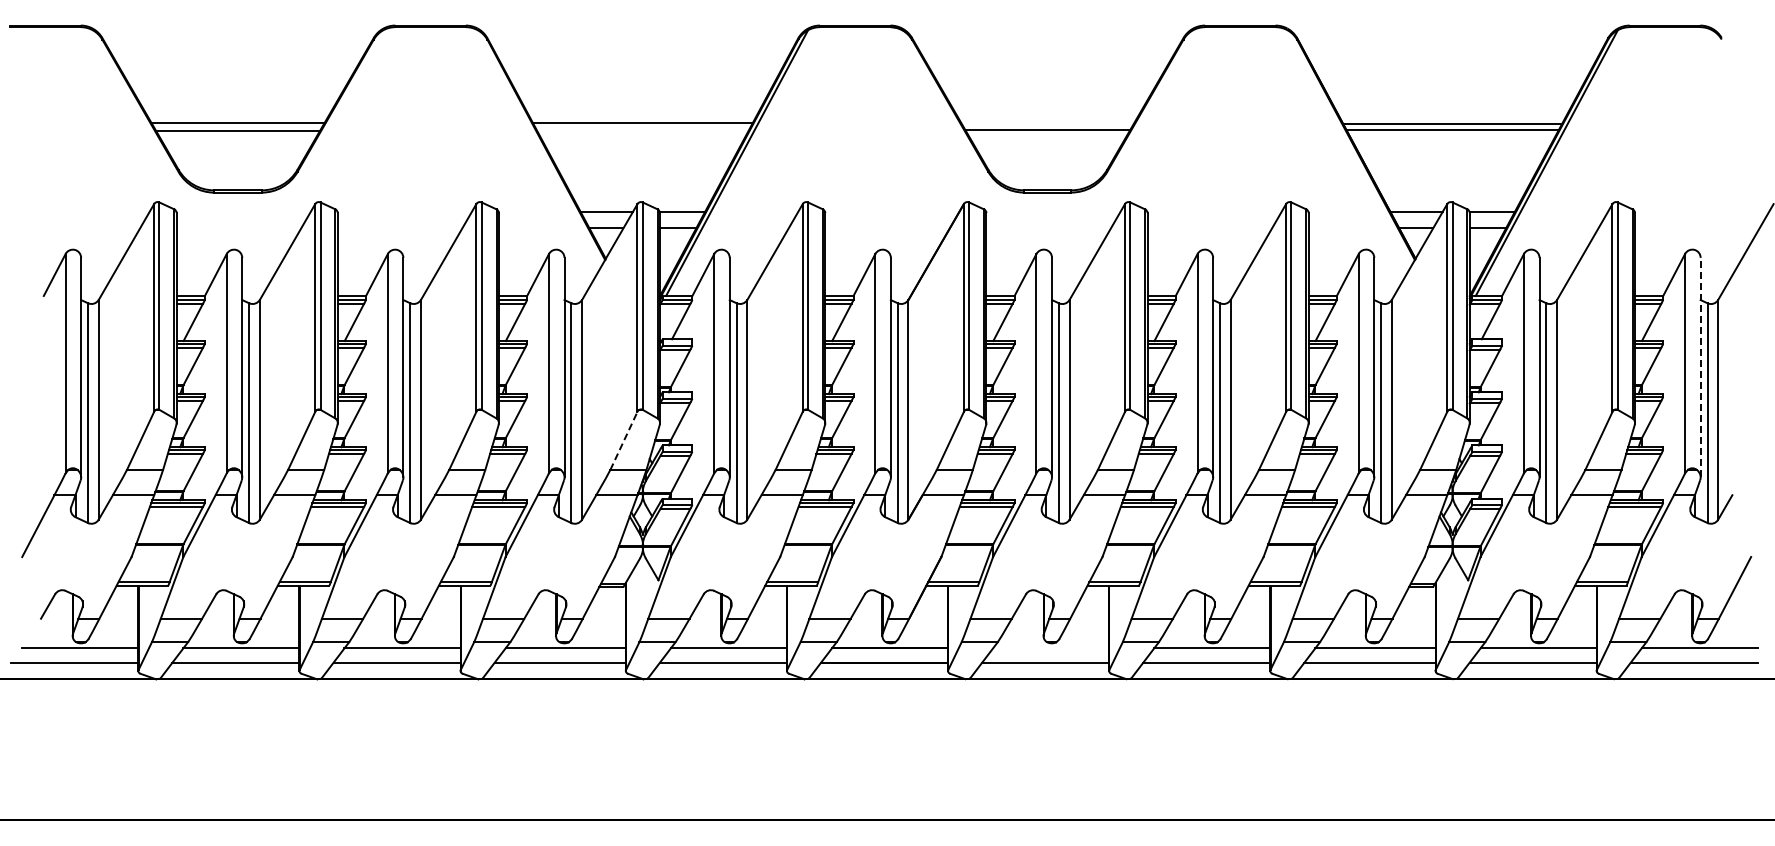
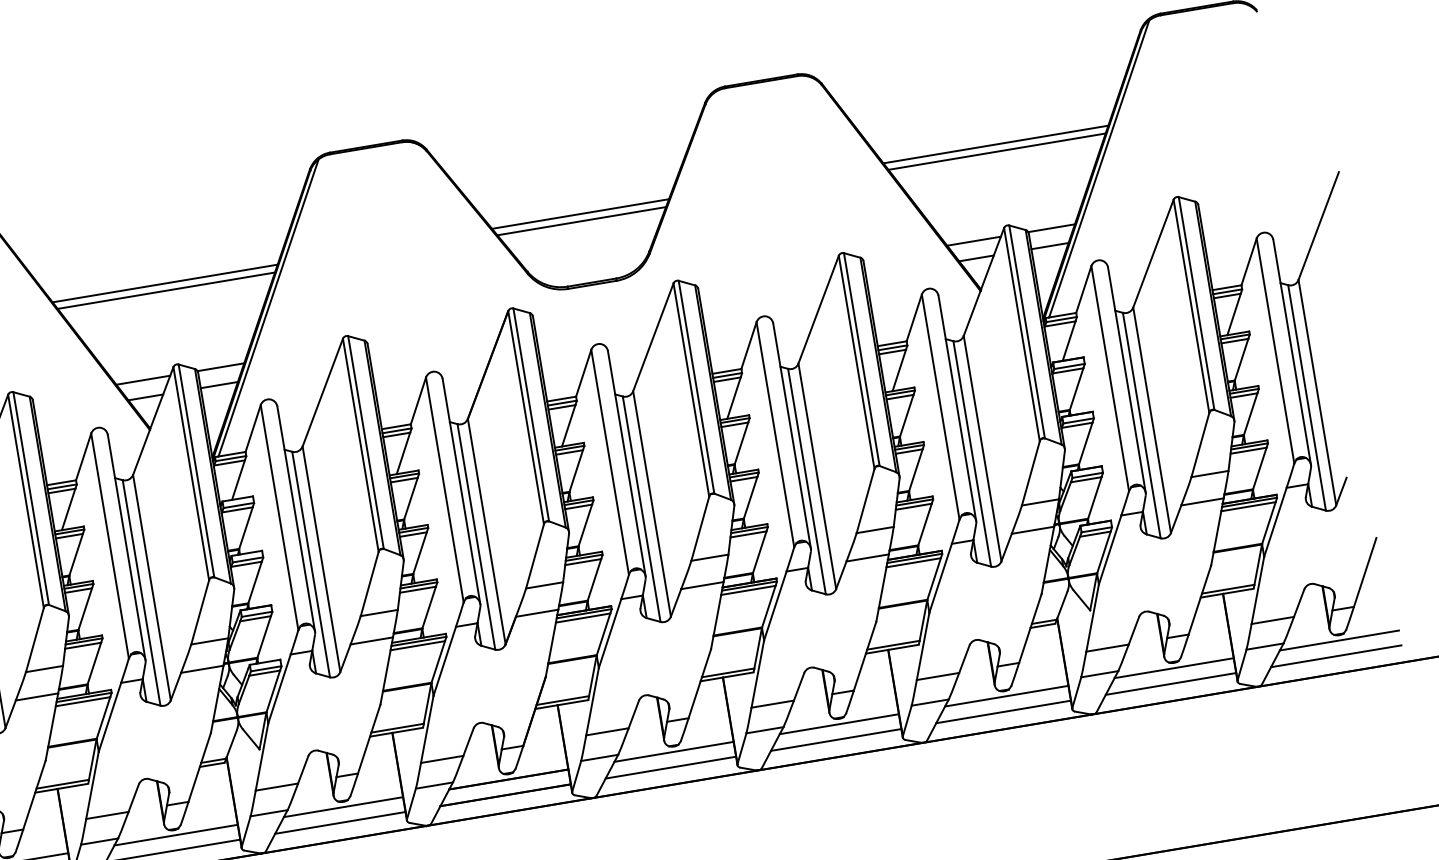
line: (1047, 123) -> (580, 214), added
line: (642, 130) -> (165, 290), added
line: (1700, 367) -> (1291, 352), dashed -> solid
line: (624, 440) -> (200, 611), dashed -> solid
line: (1051, 648) -> (674, 751), added

